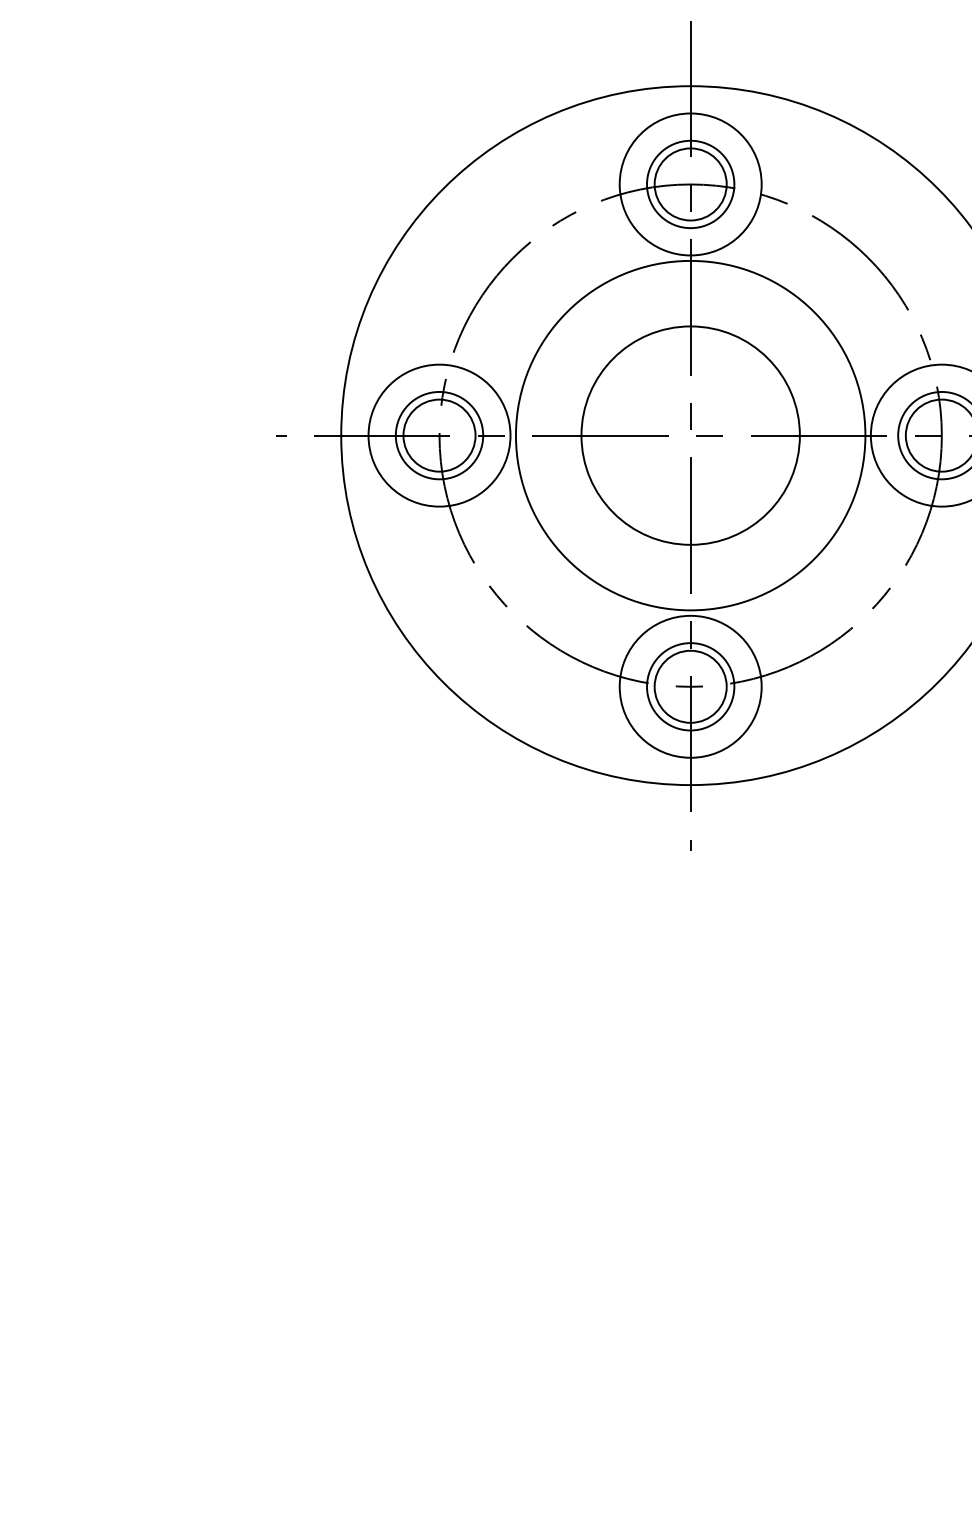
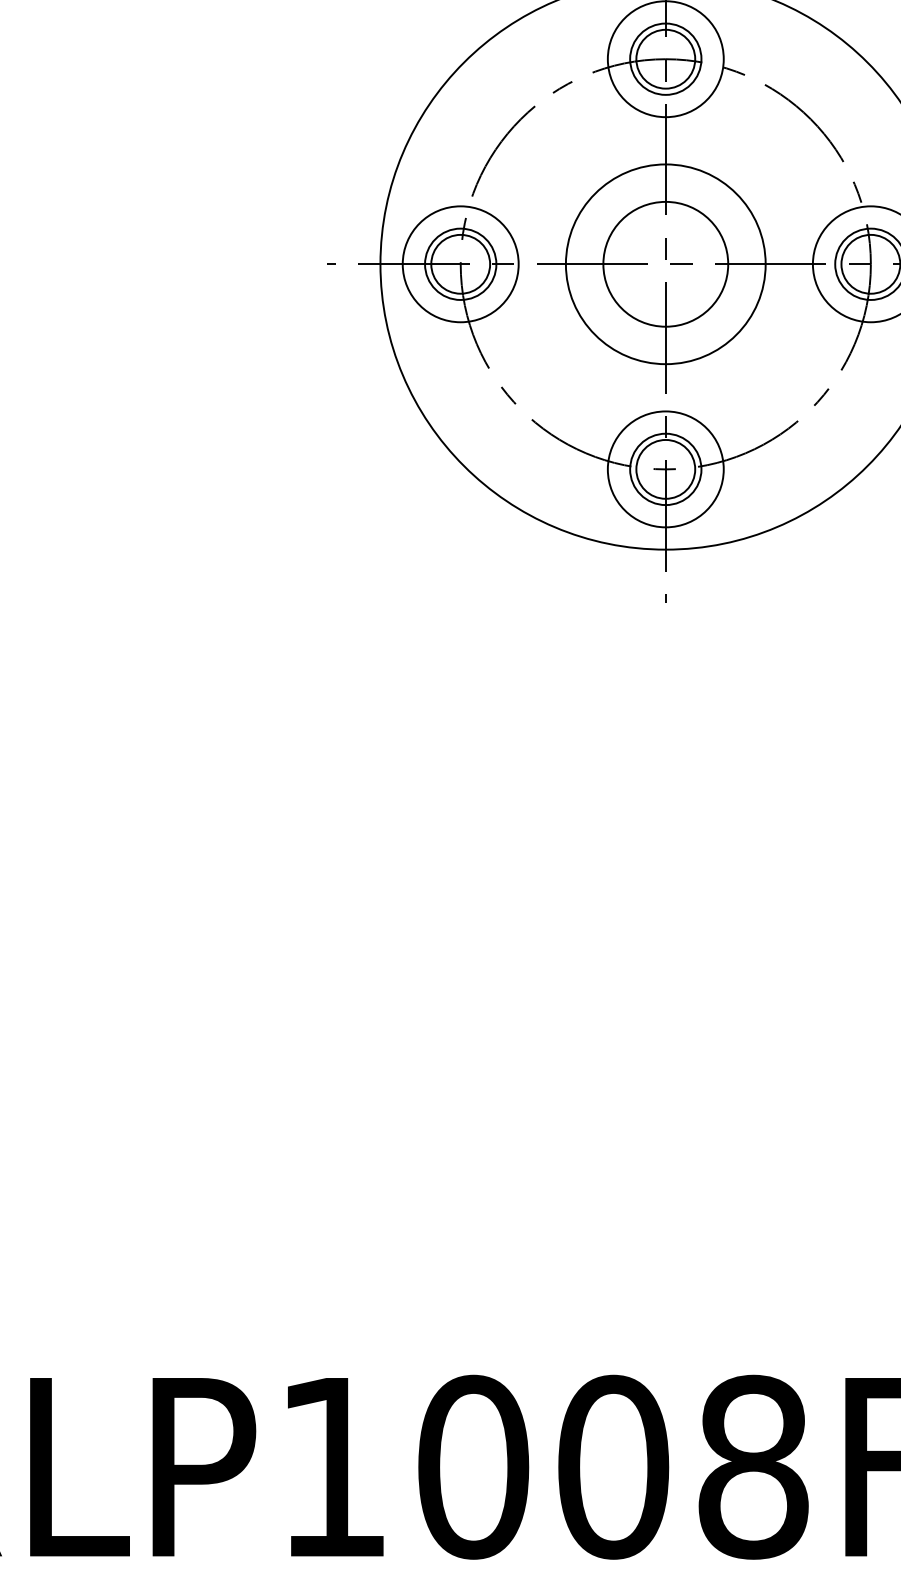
circle: (690, 434) -> (665, 263), size x0.7
circle: (690, 435) -> (665, 264), size x0.7

